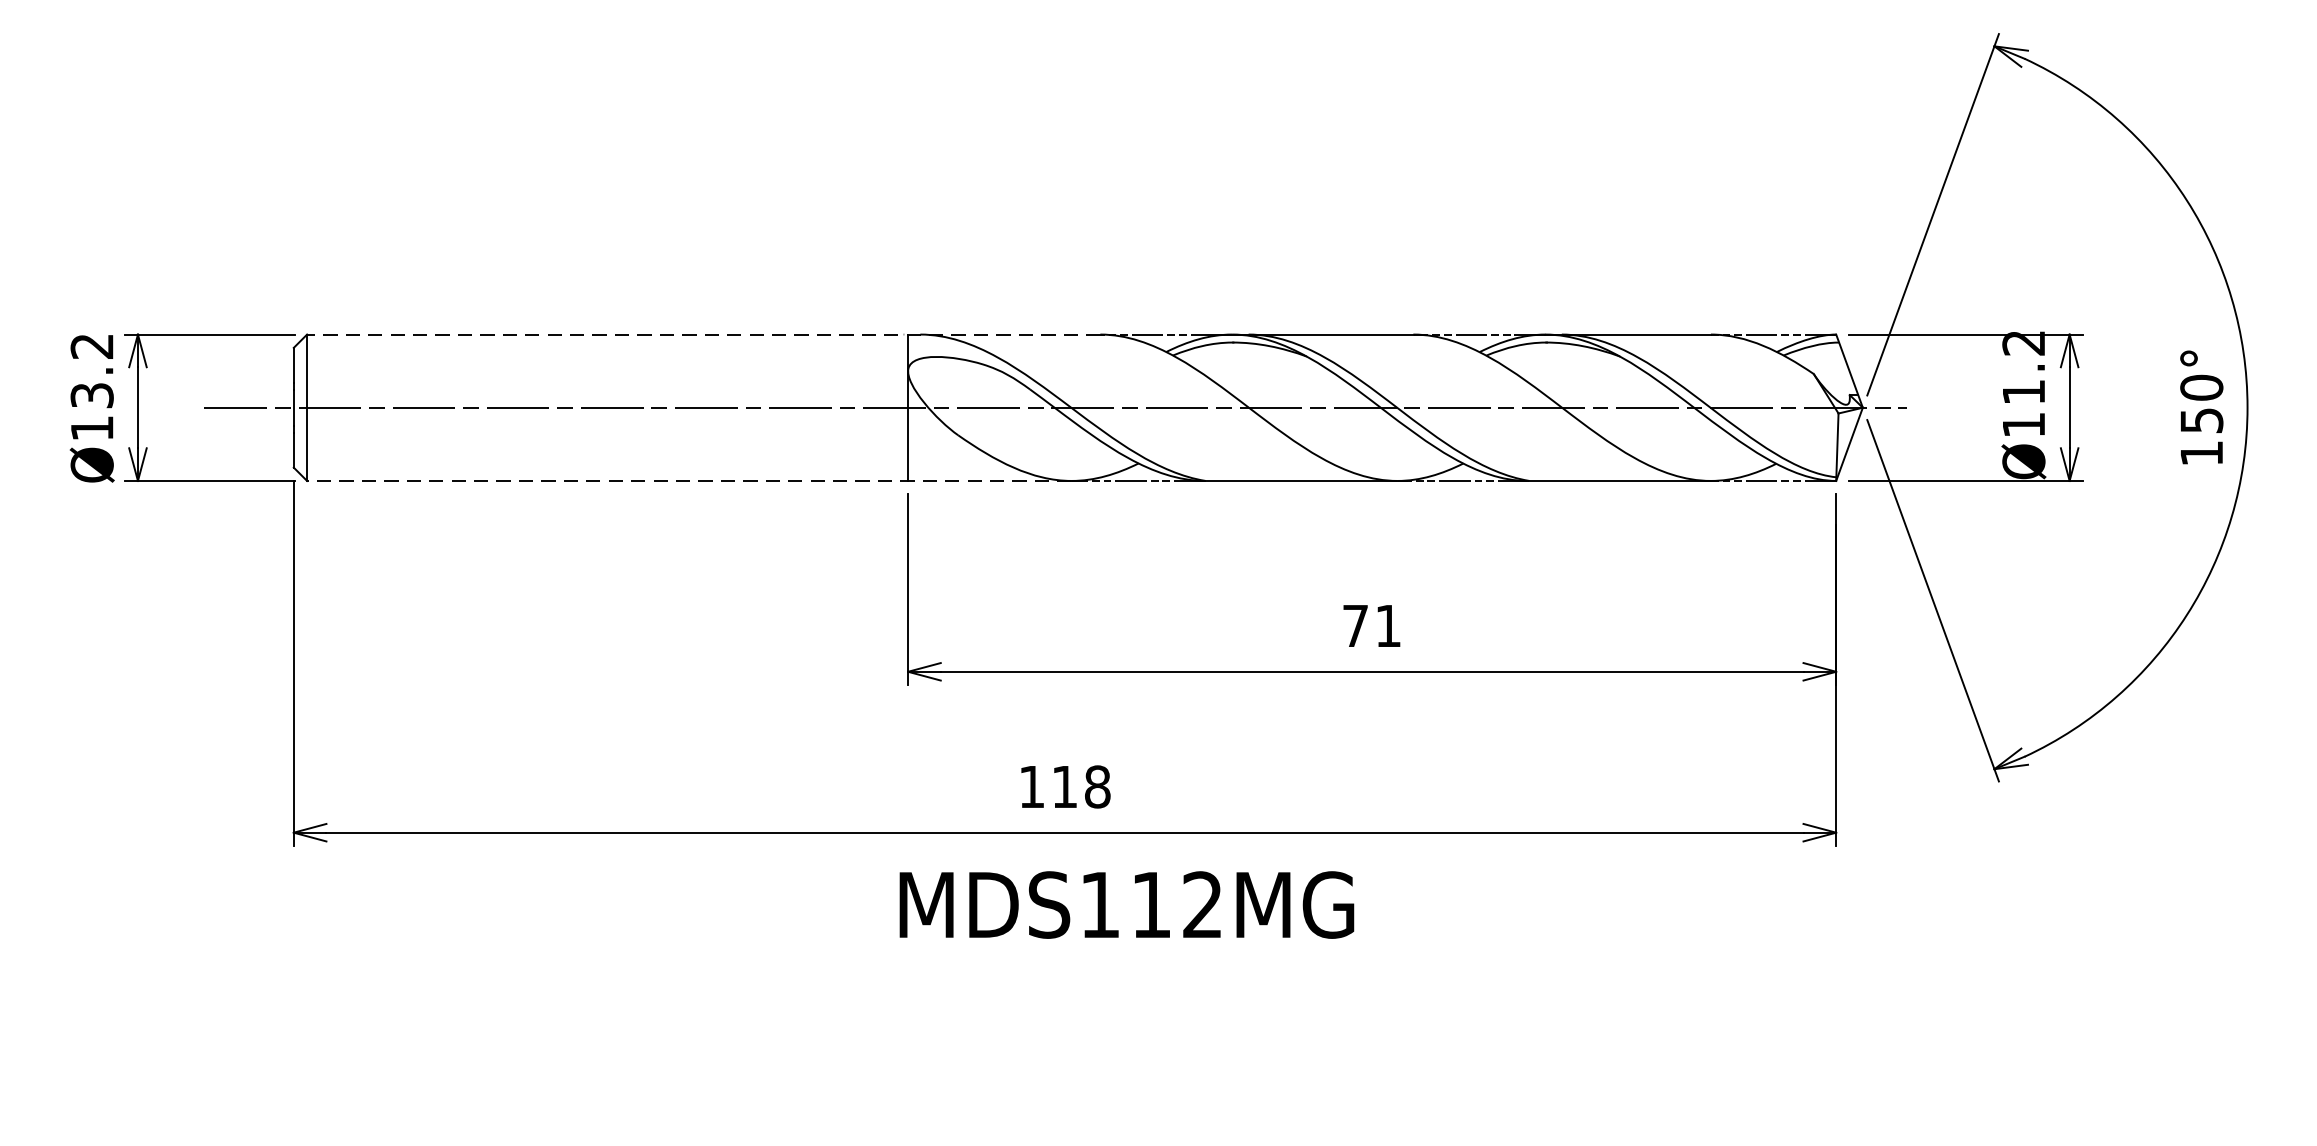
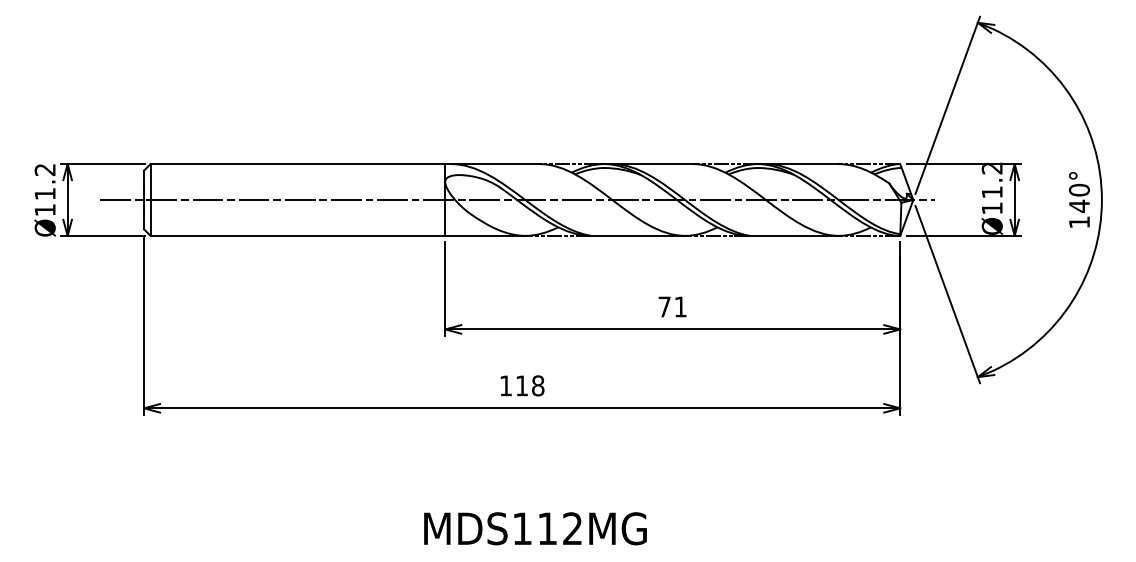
line: (702, 335) -> (344, 164), dashed -> solid
text: (90, 396) -> (44, 194), Ø13.2 -> Ø11.2
text: (2201, 421) -> (1079, 206), 150° -> 140°
line: (688, 480) -> (337, 235), dashed -> solid
text: (1126, 904) -> (535, 528), moved

